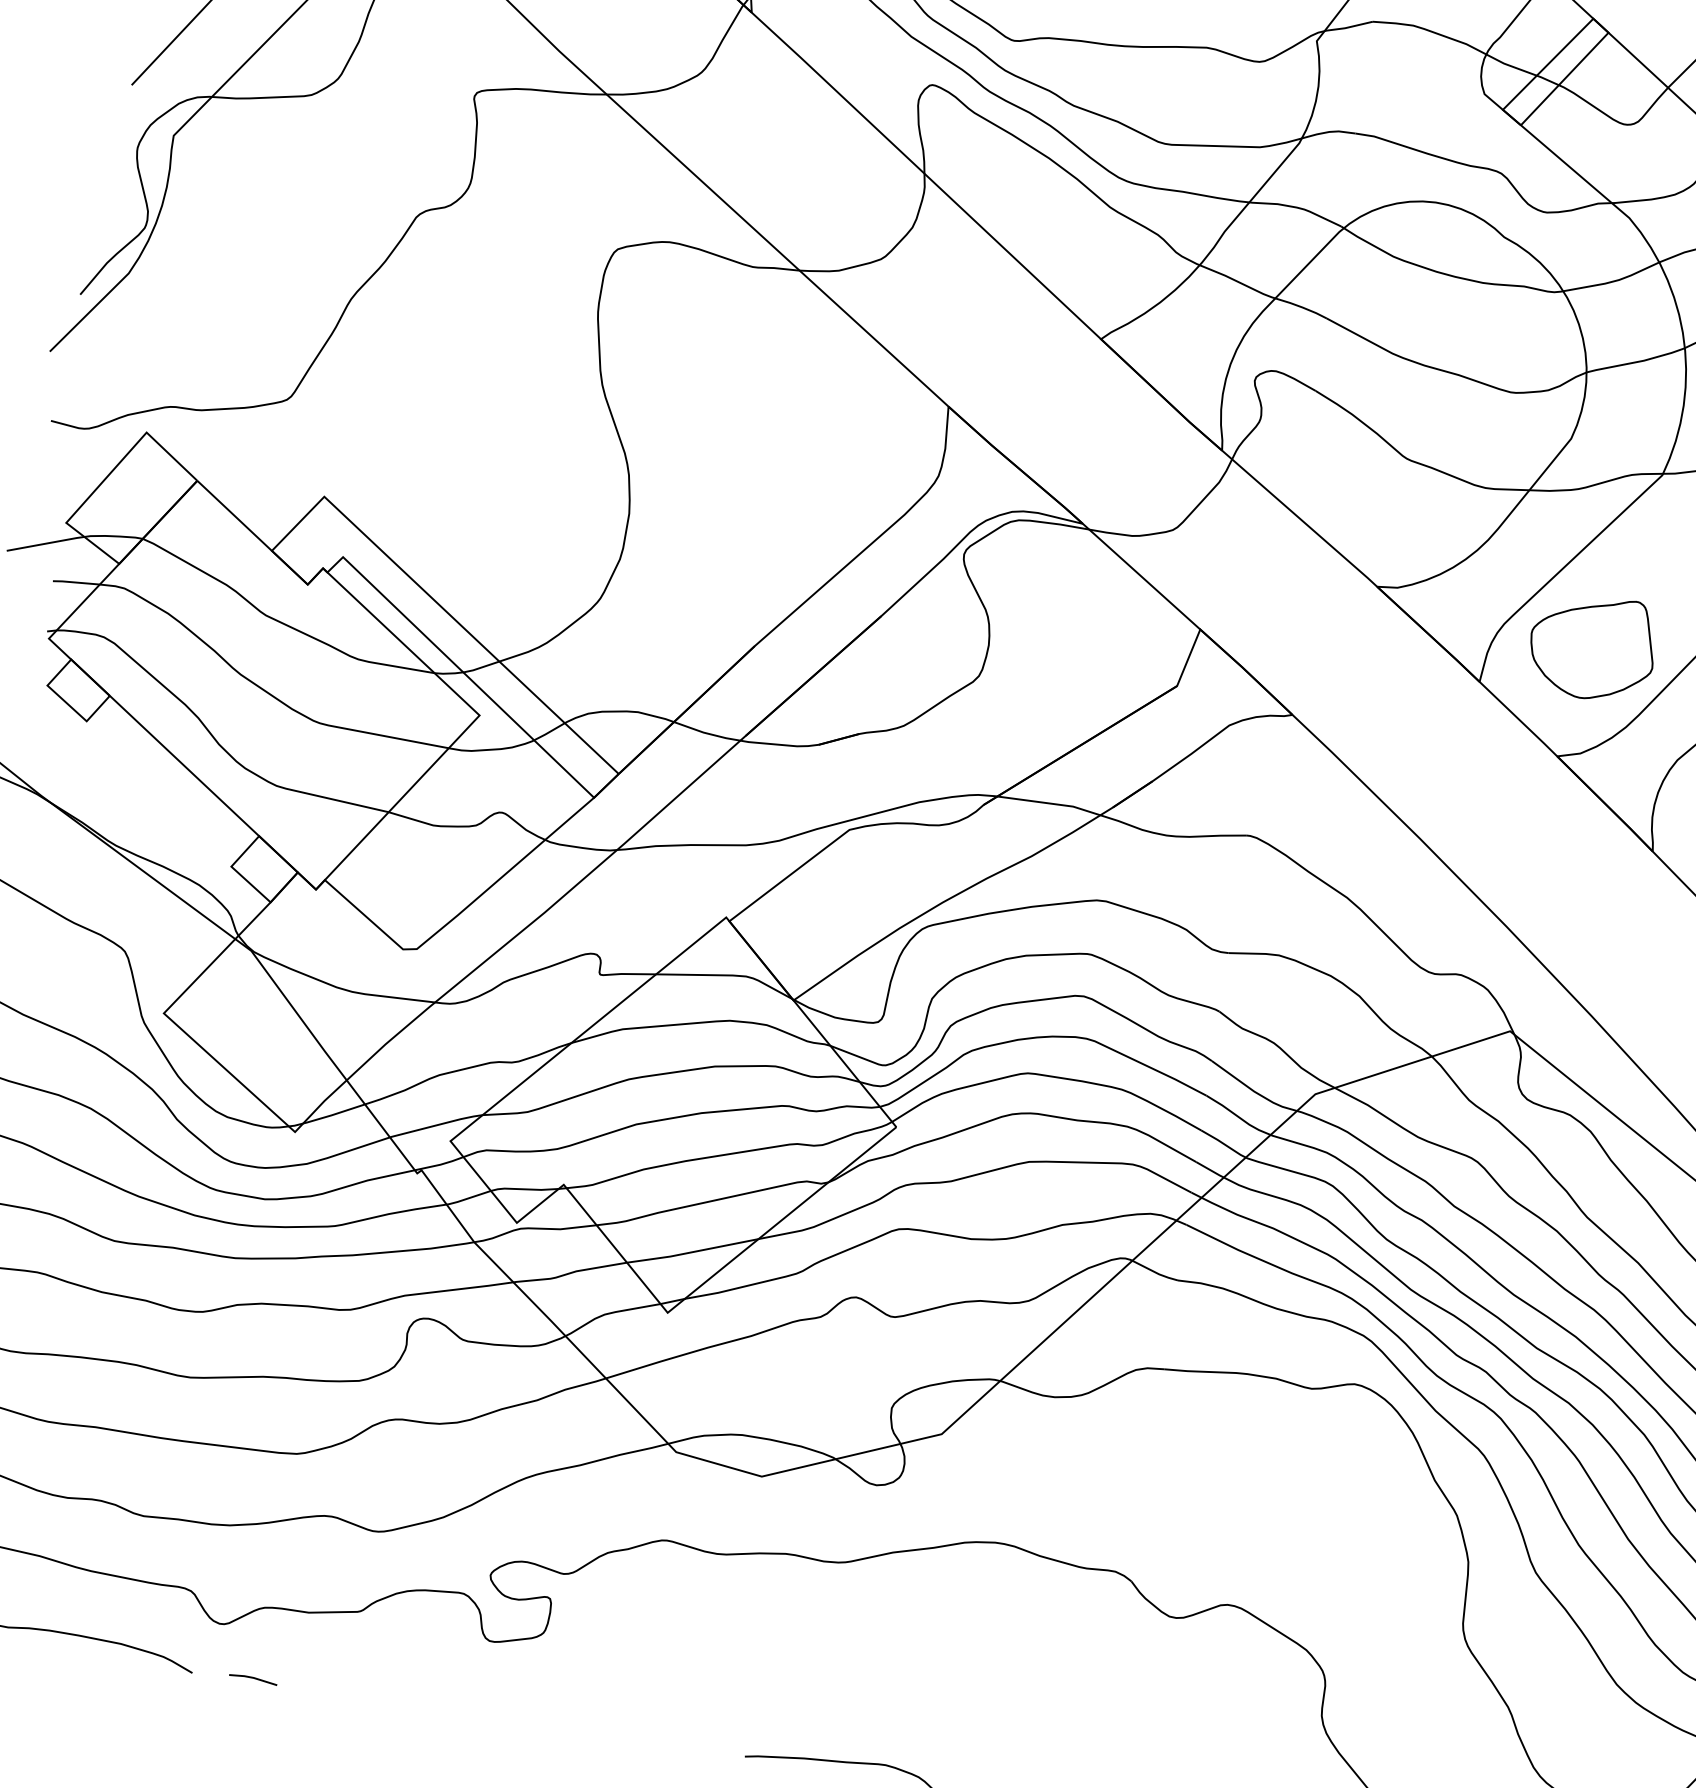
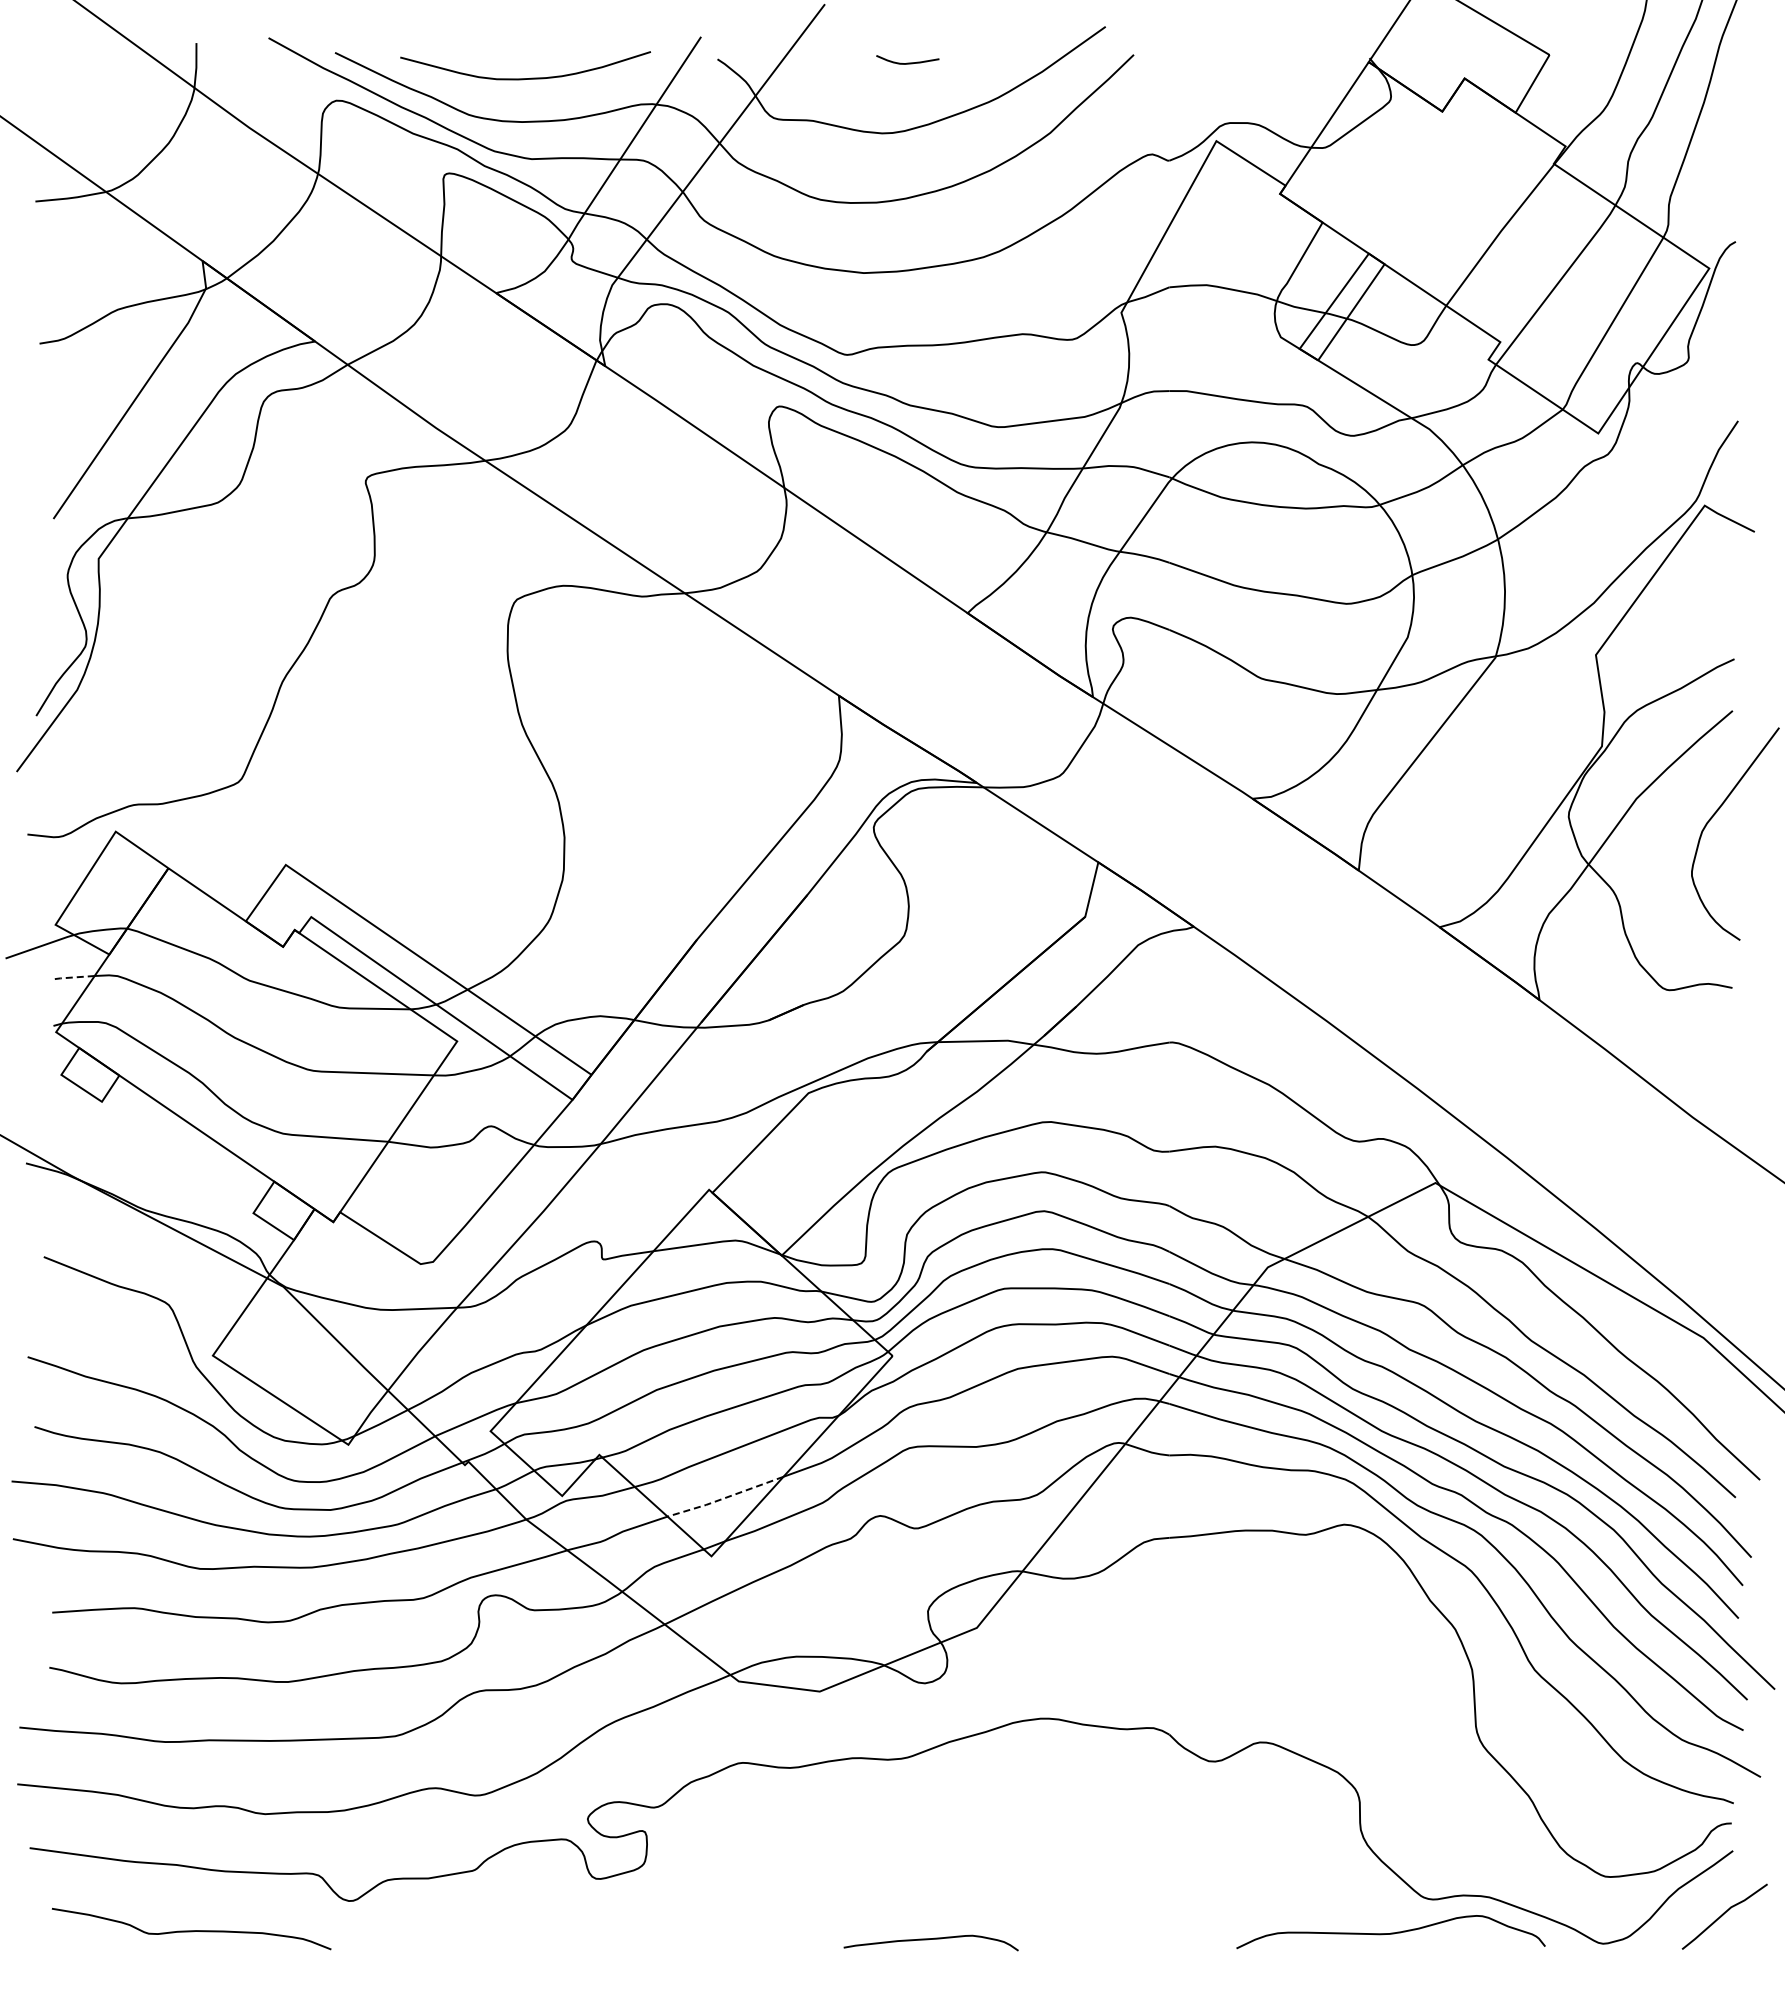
line: (75, 582) -> (72, 977), solid -> dashed
part: (1592, 647) -> (1456, 823), removed
line: (691, 1252) -> (724, 1498), solid -> dashed
line: (252, 1679) -> (386, 1946), removed

